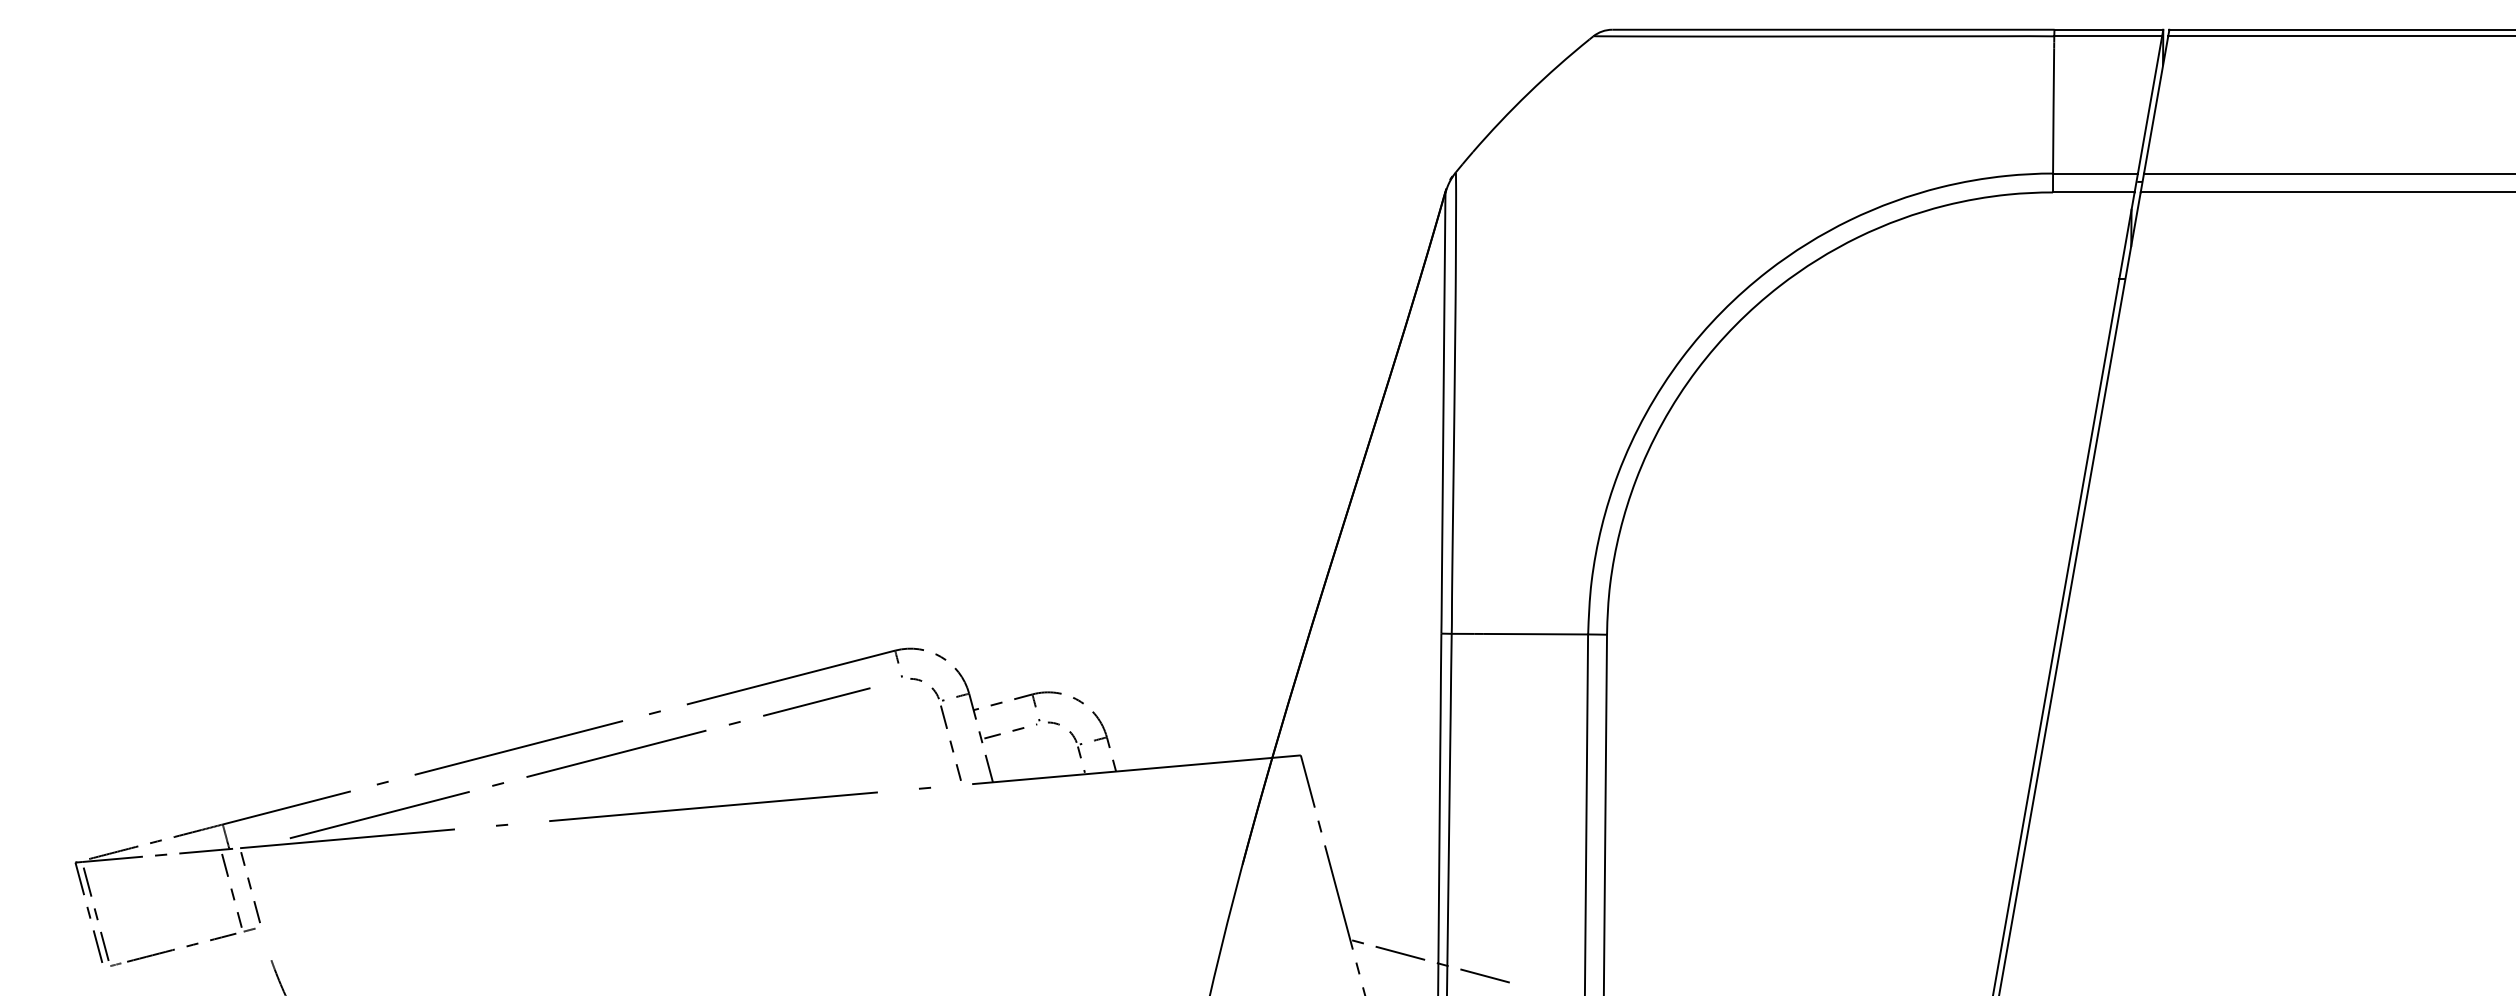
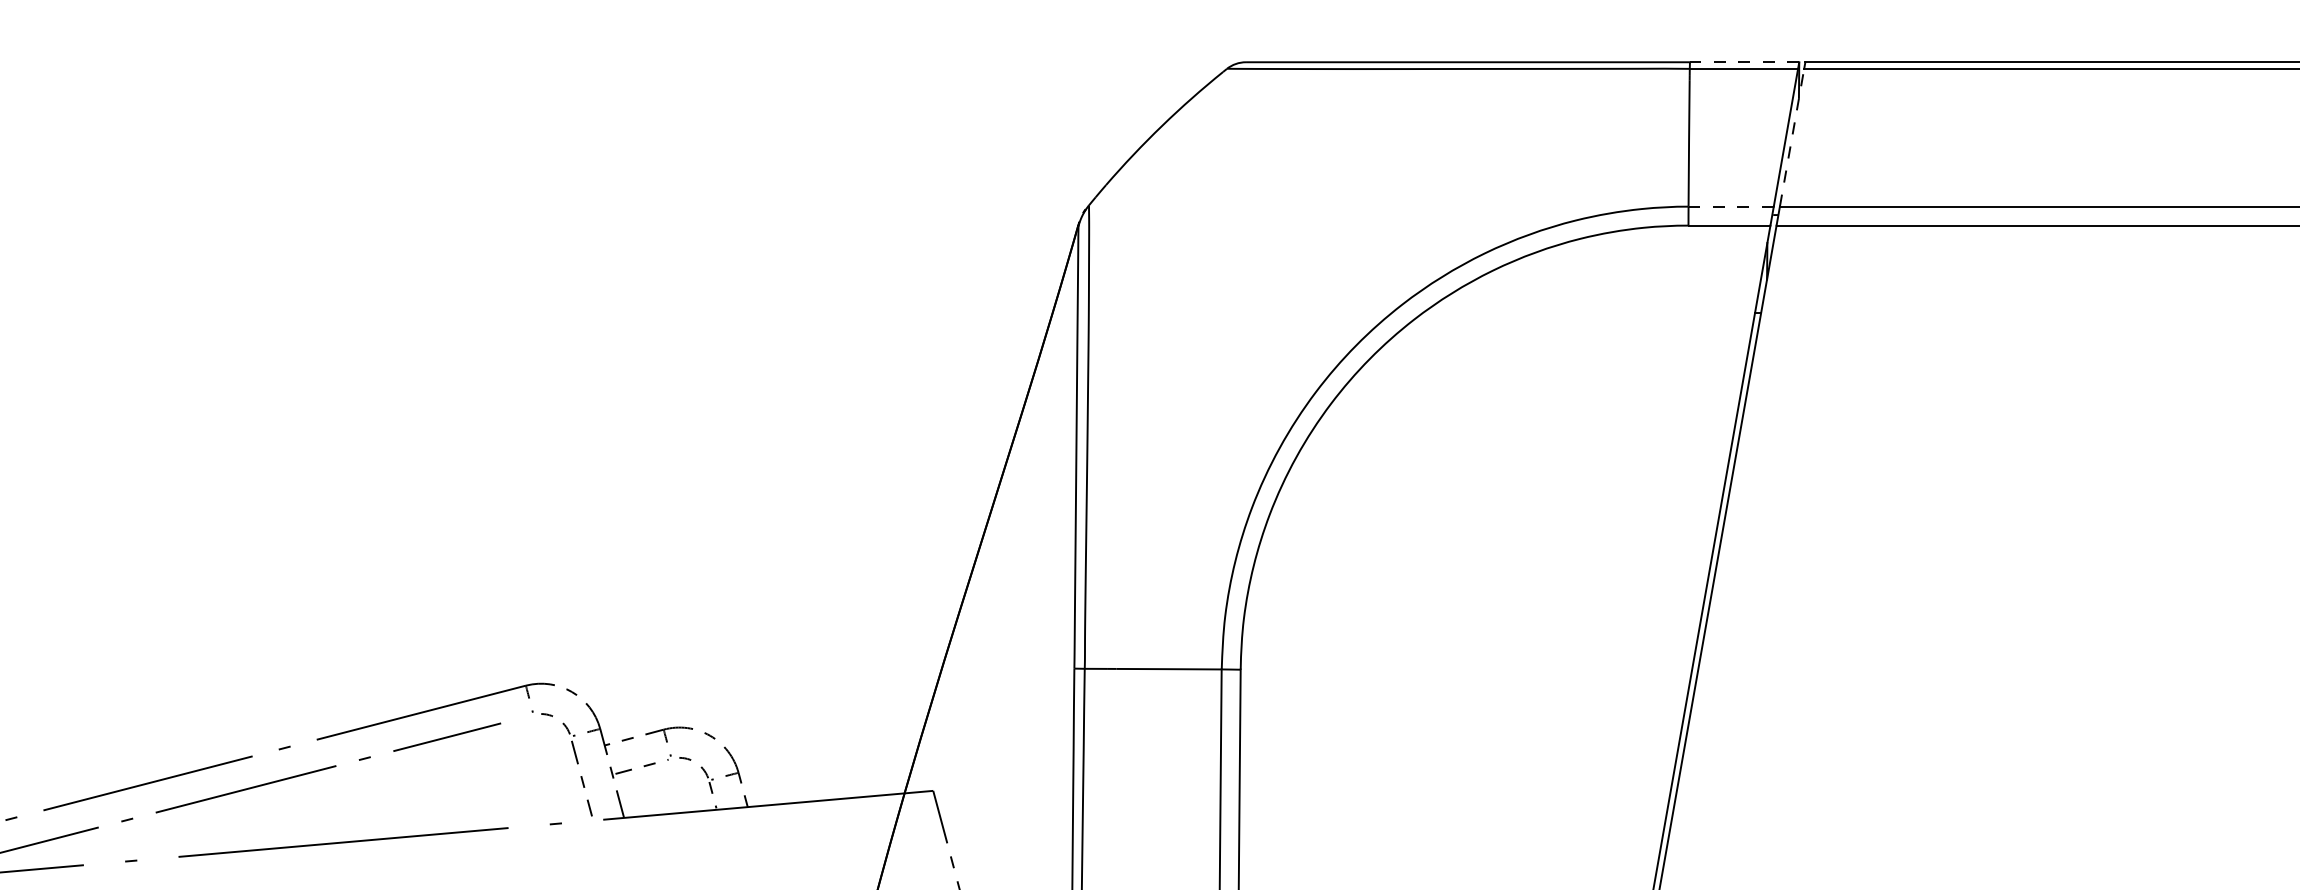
line: (2108, 29) -> (1744, 62), solid -> dashed
line: (2156, 104) -> (1792, 137), solid -> dashed
line: (2095, 173) -> (1731, 206), solid -> dashed

